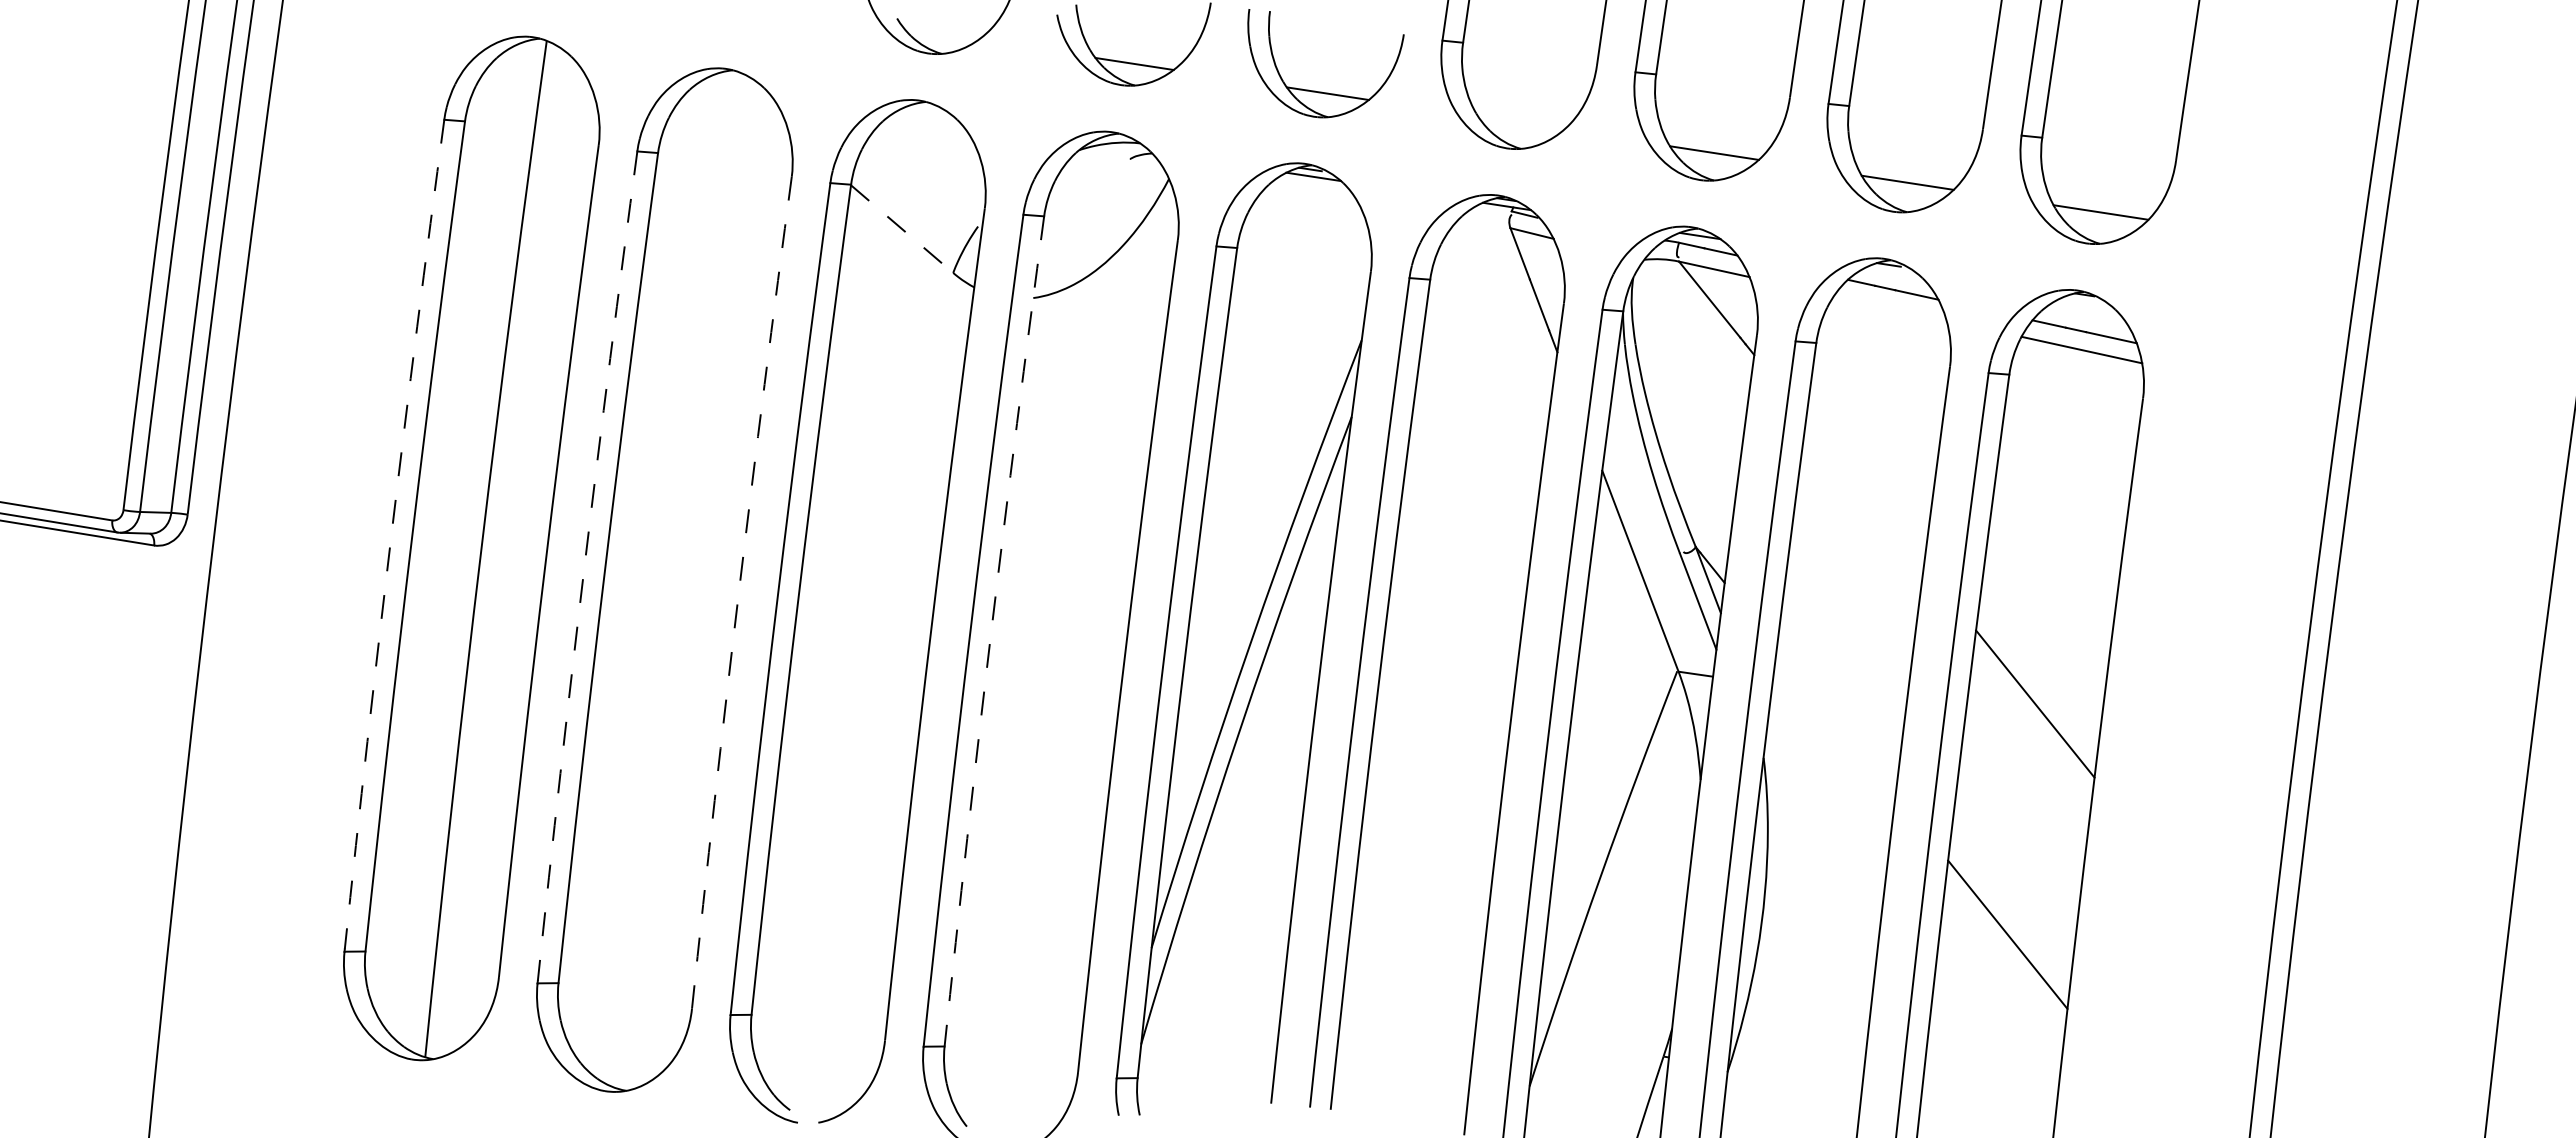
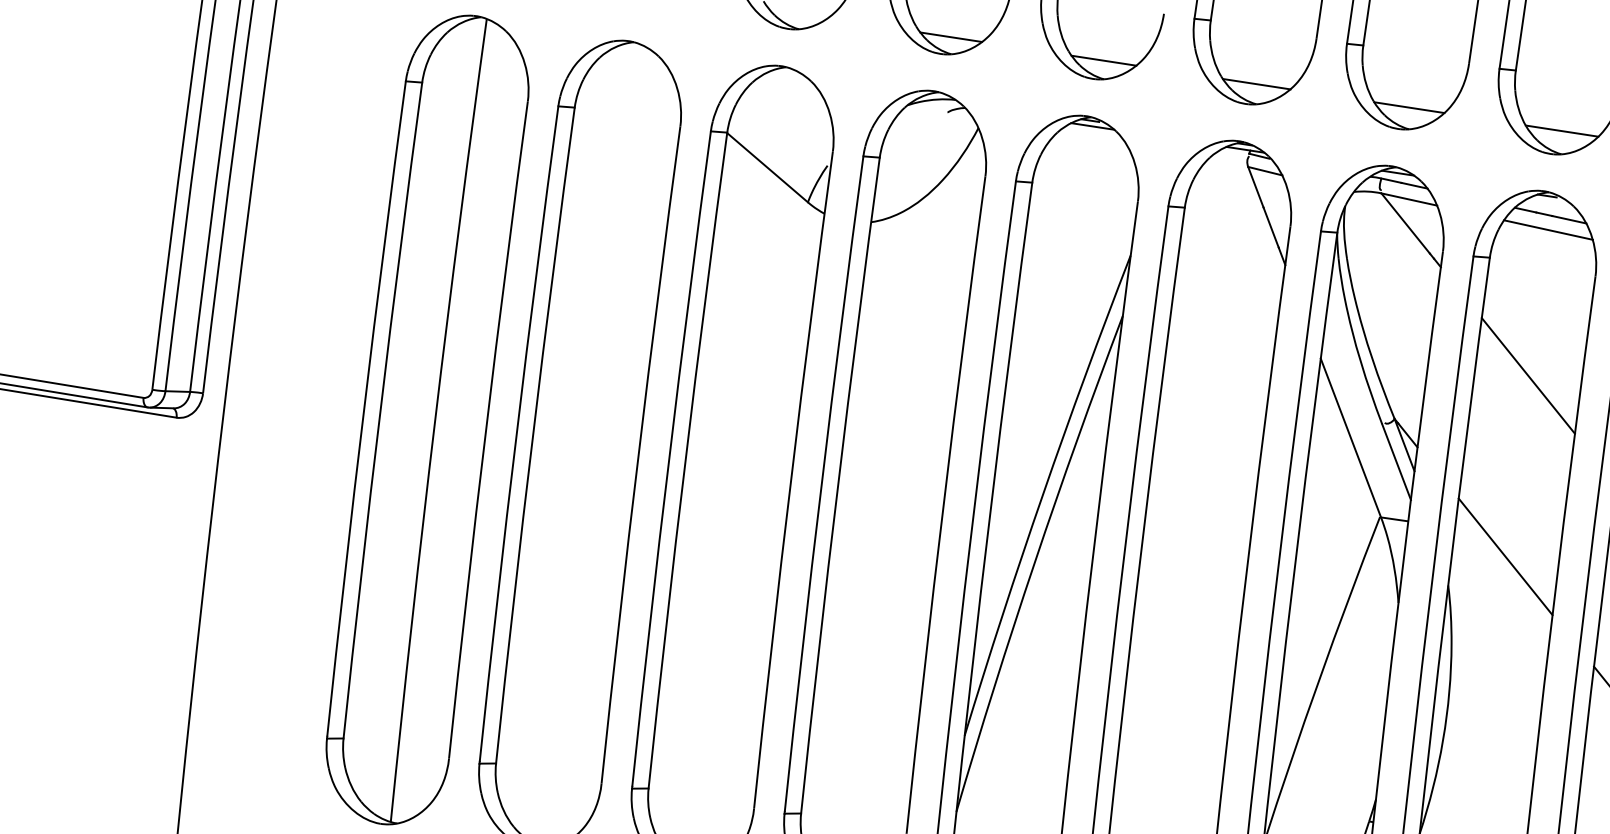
line: (1521, 122) -> (1256, 83), added
line: (902, 229) -> (767, 168), dashed -> solid
line: (1890, 307) -> (1548, 229), added
line: (1864, 492) -> (1527, 375), added
arc: (391, 534) -> (364, 409), dashed -> solid
arc: (584, 565) -> (516, 433), dashed -> solid
arc: (738, 592) -> (638, 454), dashed -> solid
arc: (991, 631) -> (838, 485), dashed -> solid
line: (1835, 721) -> (1505, 556), added

